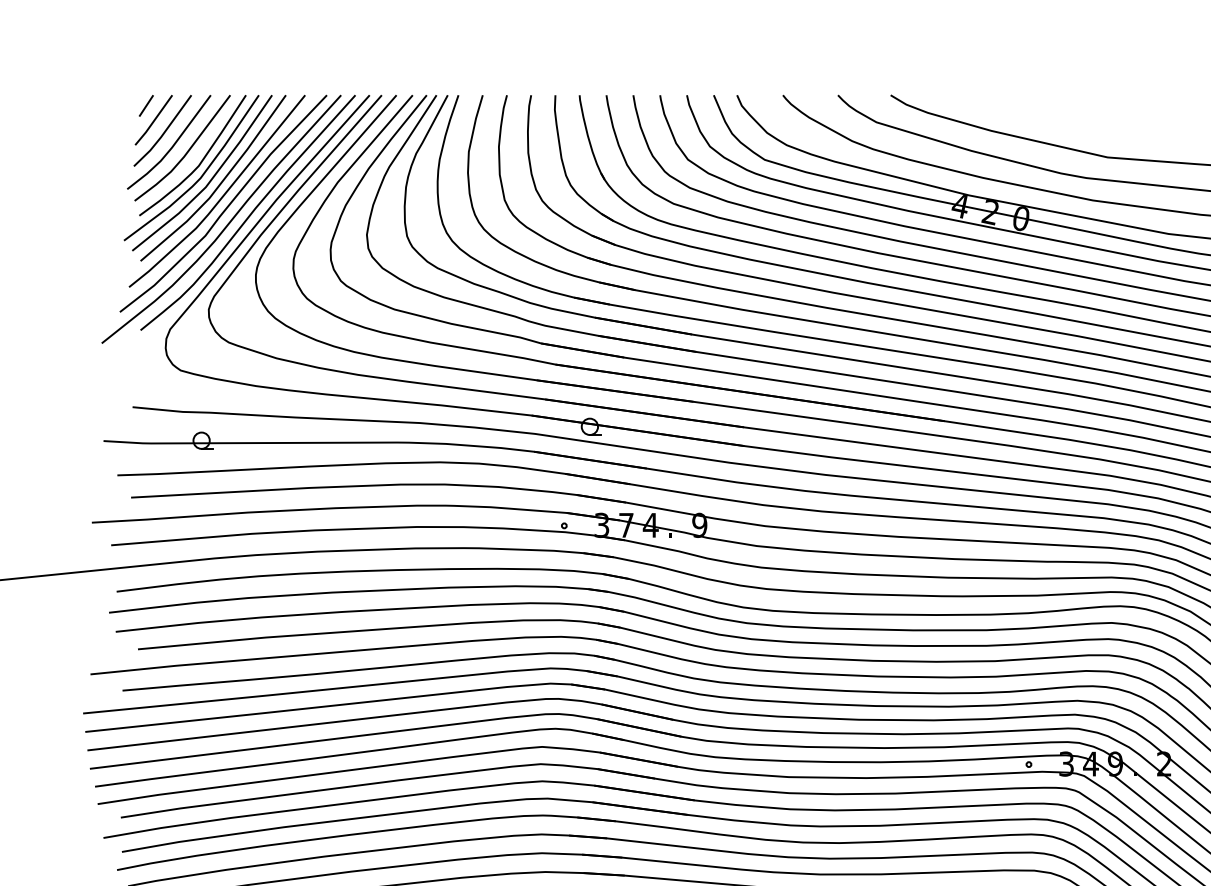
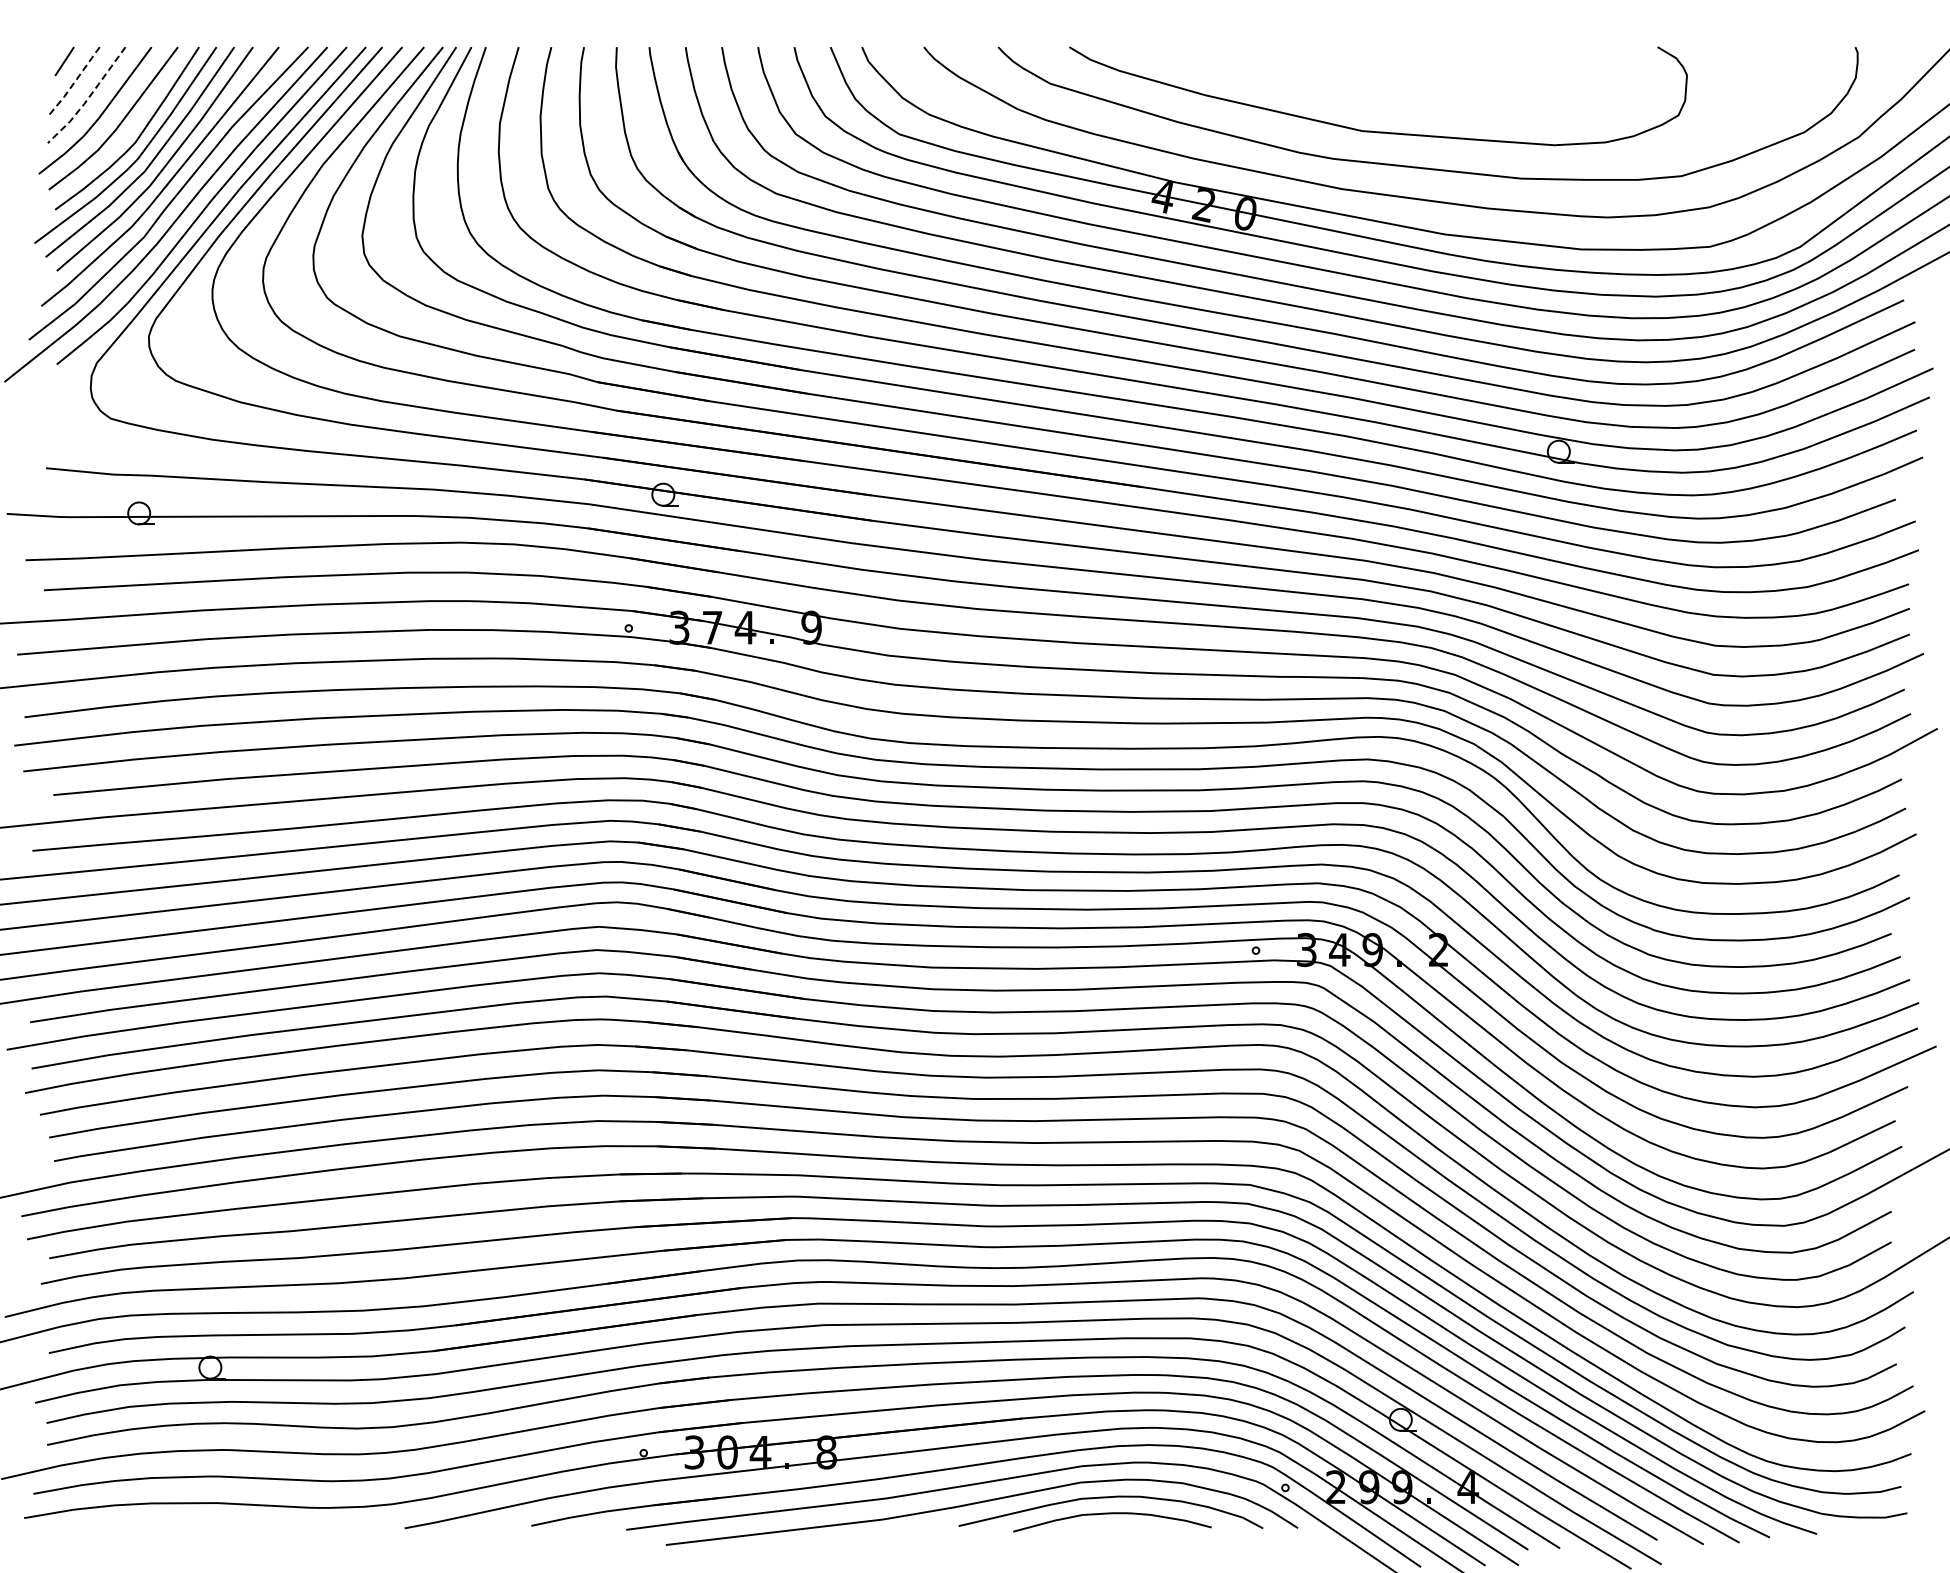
line: (153, 120) -> (74, 81), solid -> dashed
line: (164, 133) -> (88, 98), solid -> dashed

